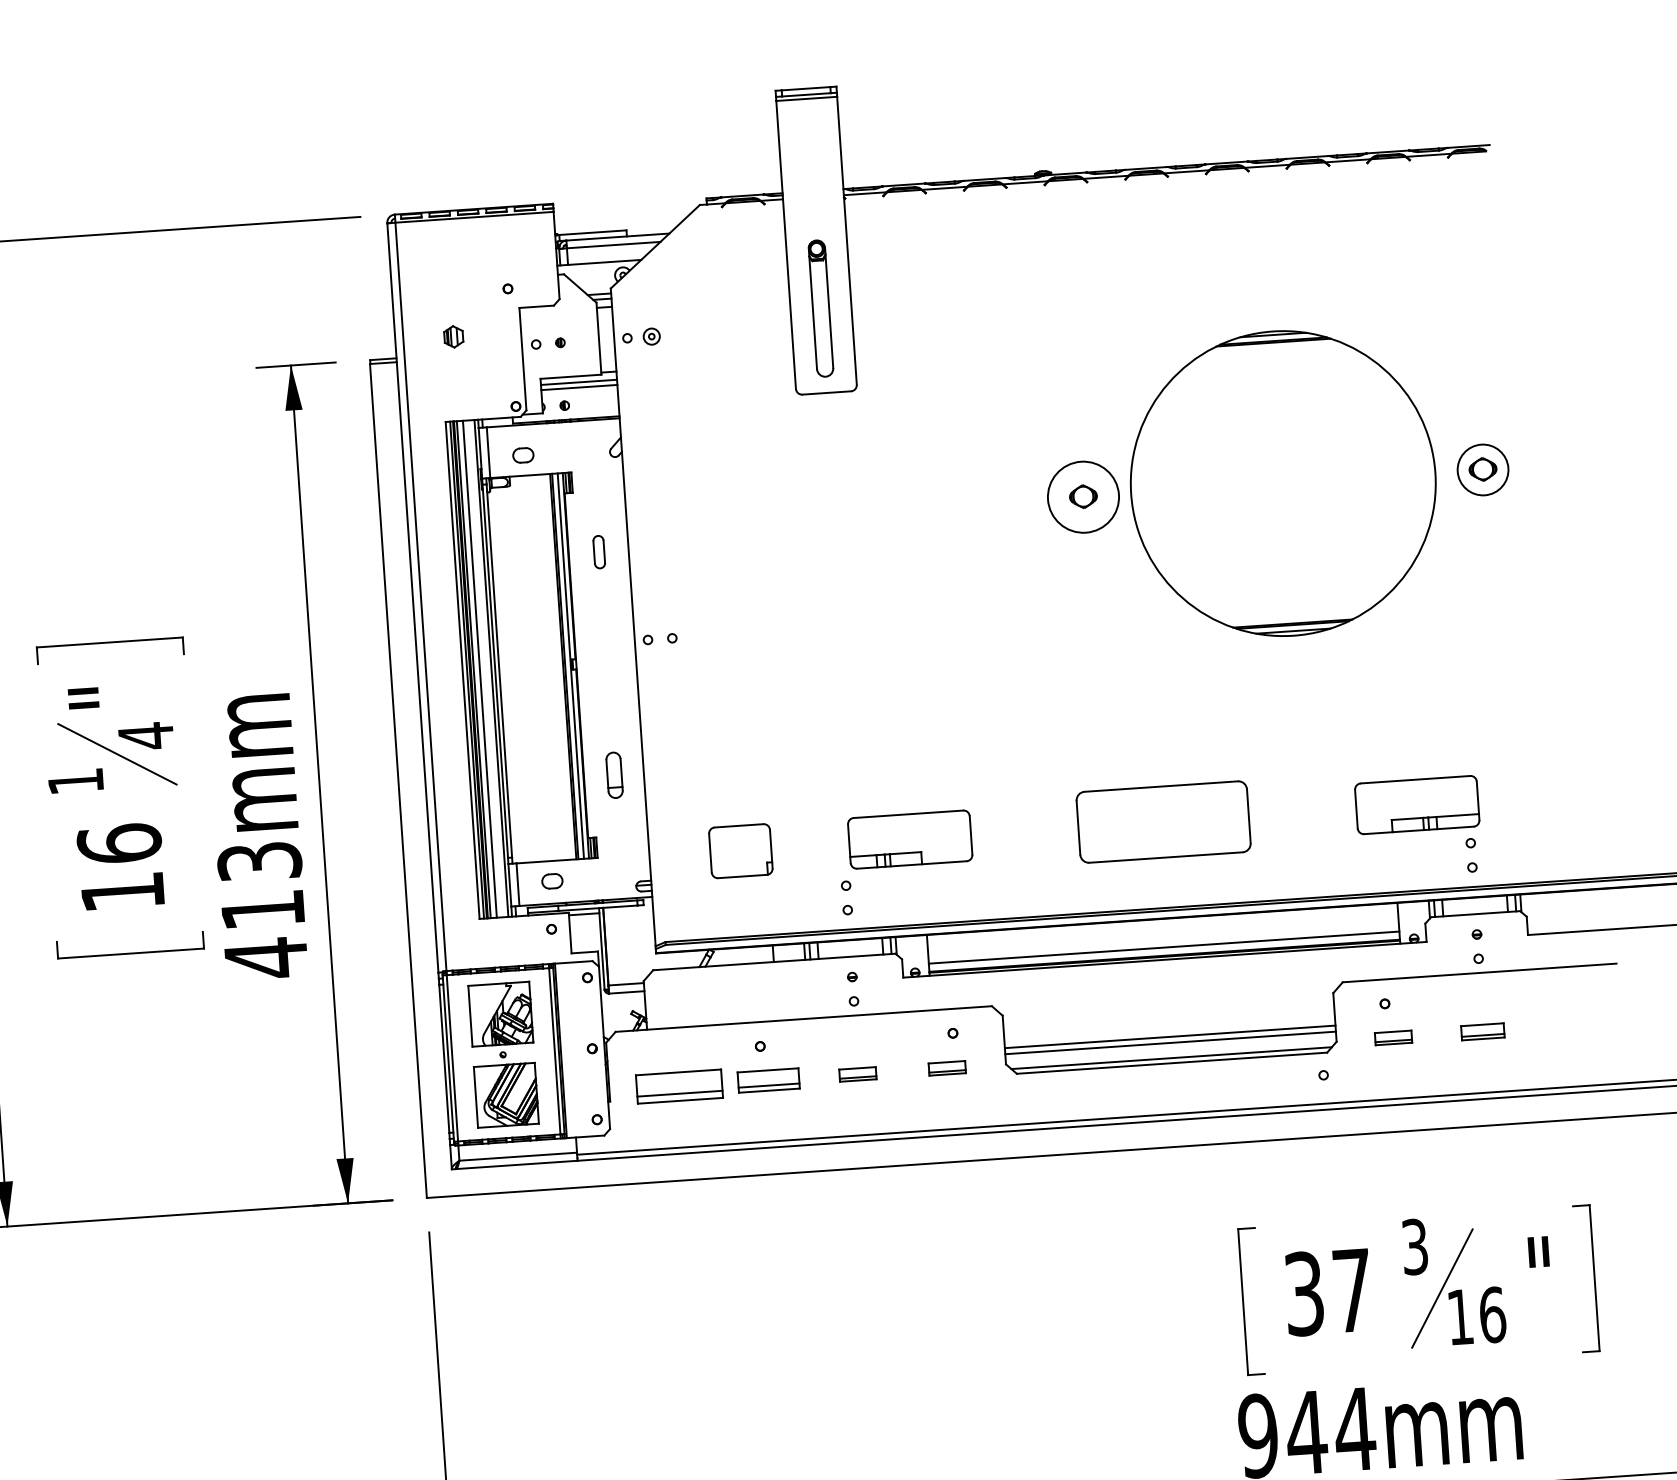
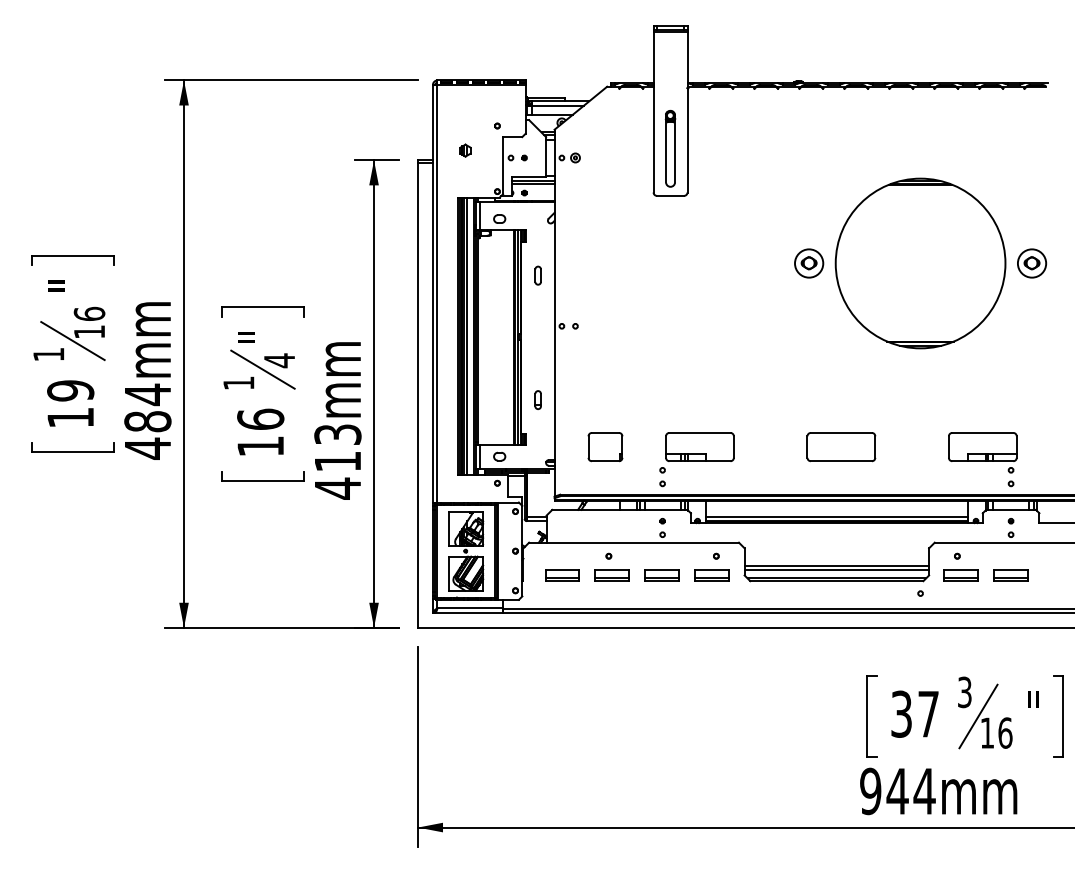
circle: (1084, 497) -> (809, 263), size x0.71
part: (613, 774) -> (537, 399), size x0.71
part: (1163, 823) -> (841, 447), size x0.71
part: (1482, 1031) -> (1010, 575), size x1.43
part: (1392, 1037) -> (960, 575), size x1.67
part: (946, 1068) -> (711, 575), size x1.67
part: (856, 1074) -> (661, 575), size x1.67
part: (679, 1086) -> (562, 575), size x0.71

